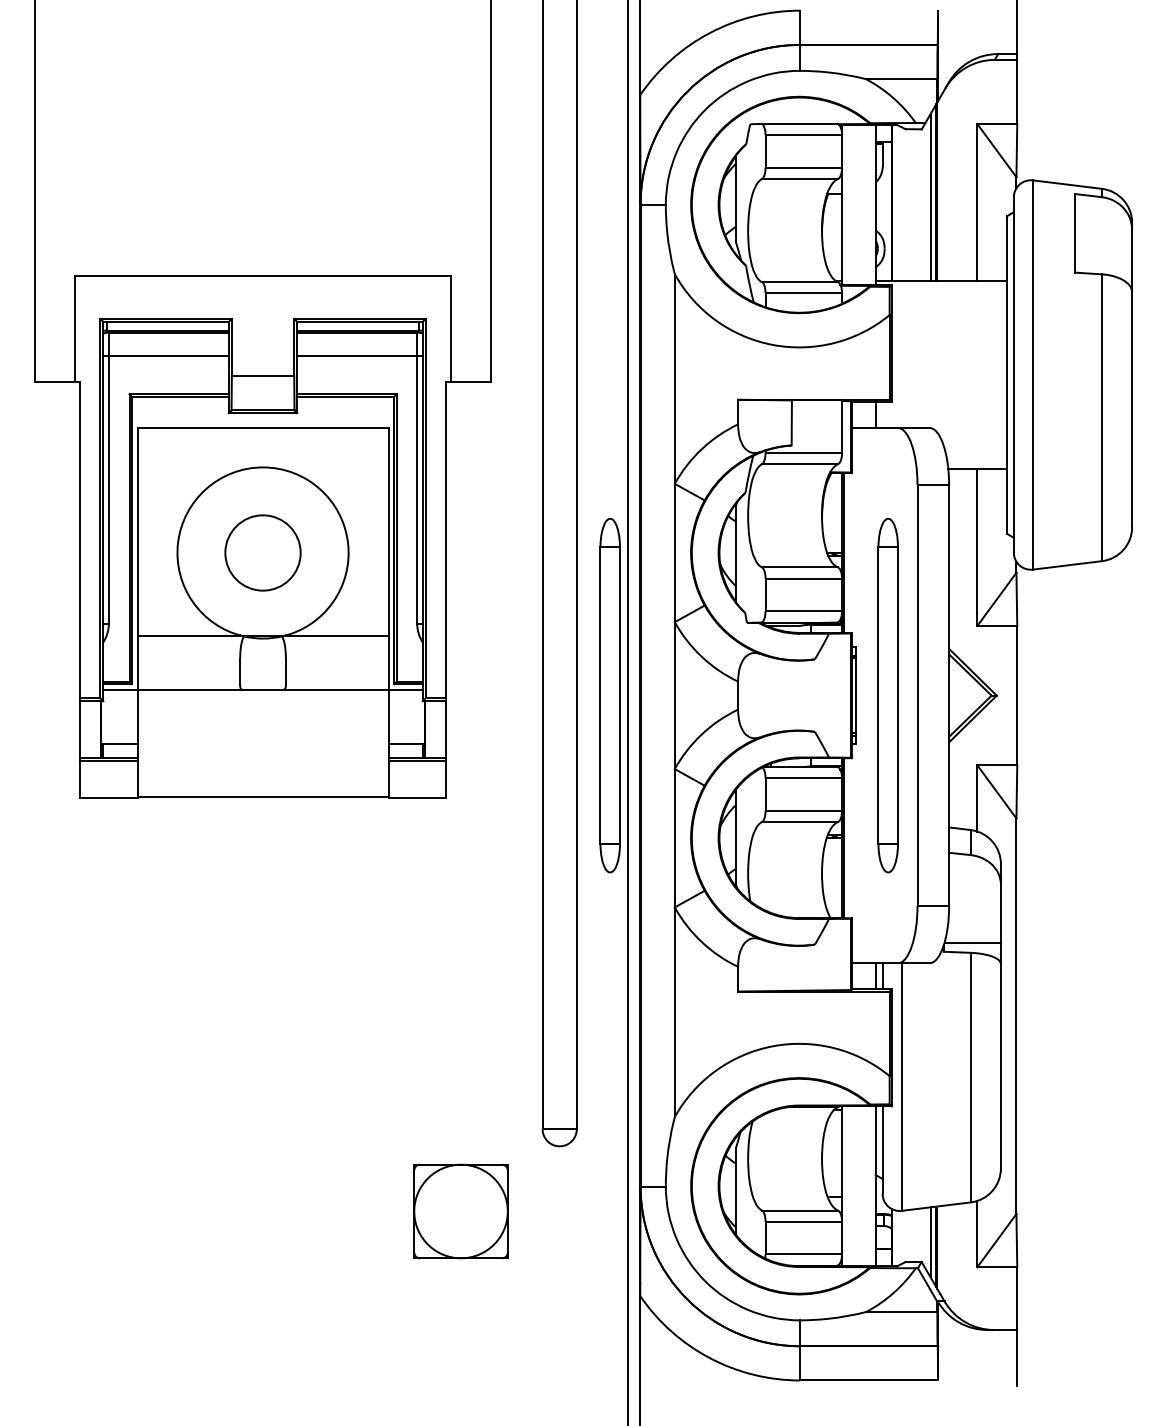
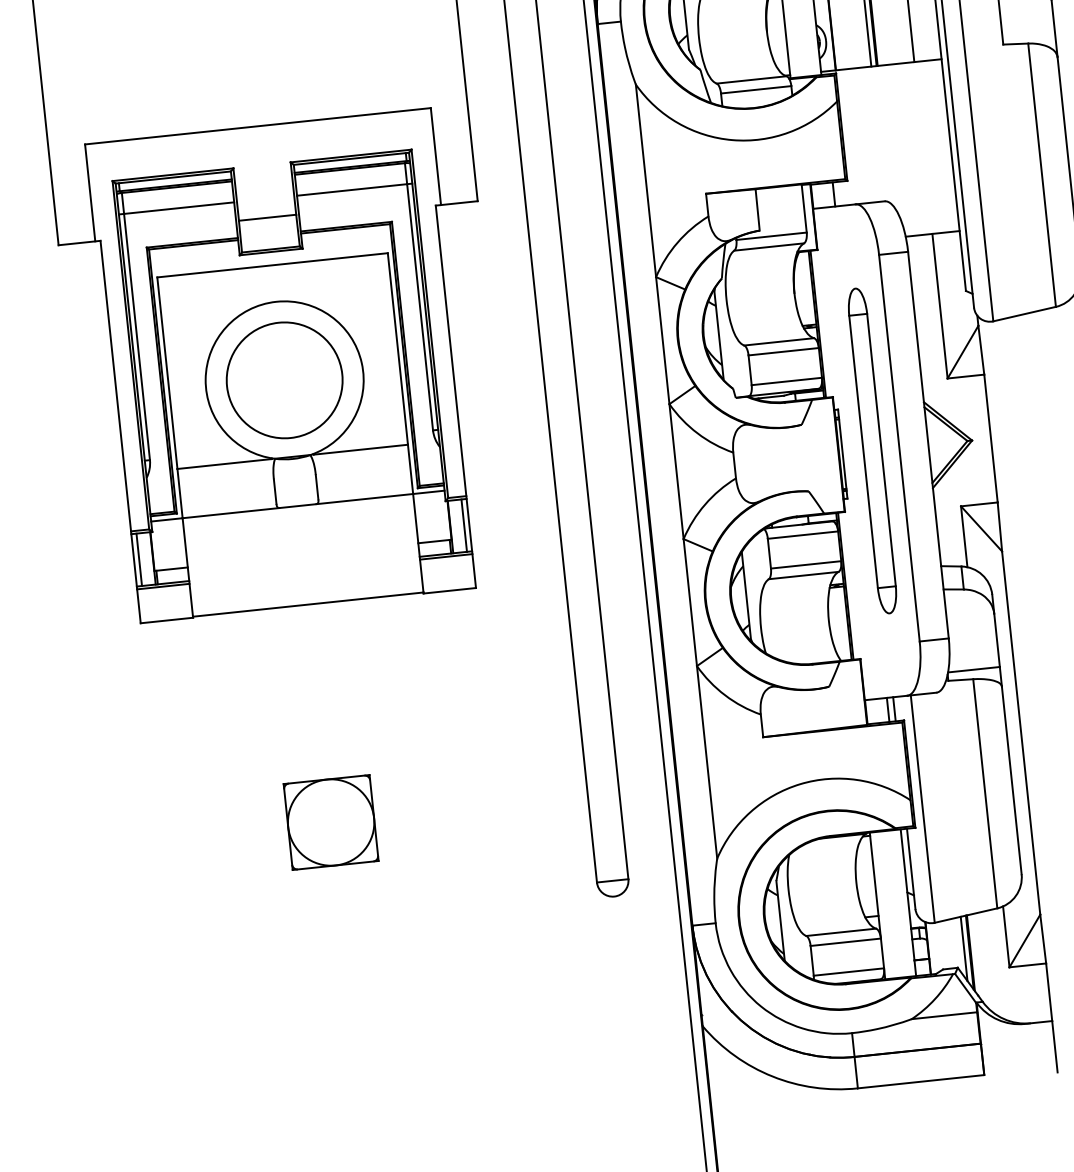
circle: (262, 552) -> (284, 379), size x1.67
part: (609, 695) -> (616, 477), removed
line: (86, 729) -> (139, 559), added
line: (440, 729) -> (464, 525), added
part: (460, 1211) -> (330, 822), moved

